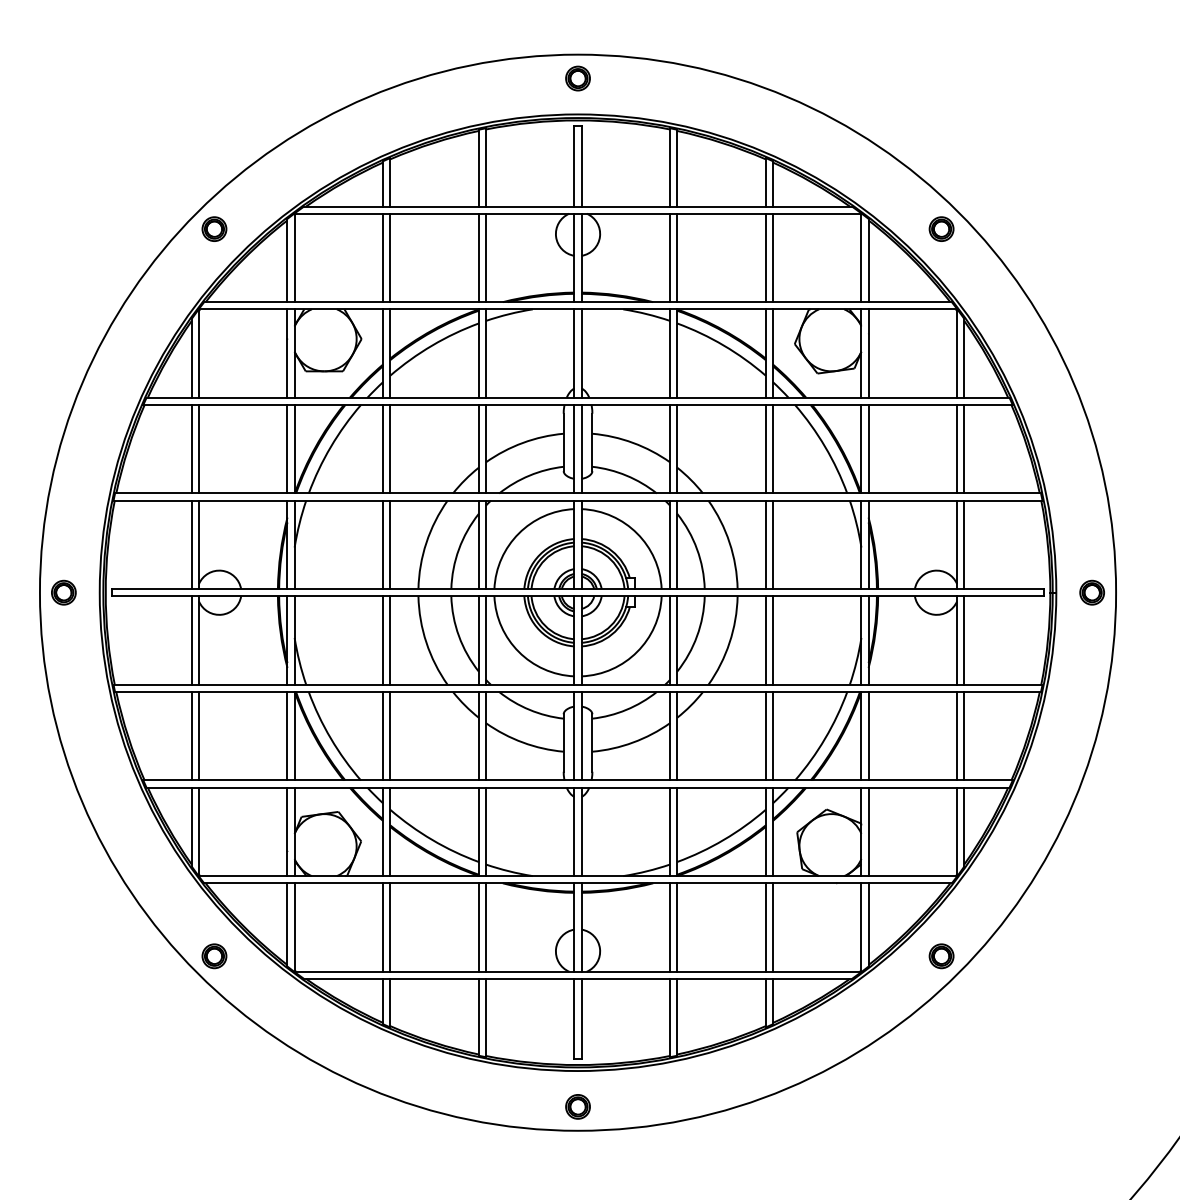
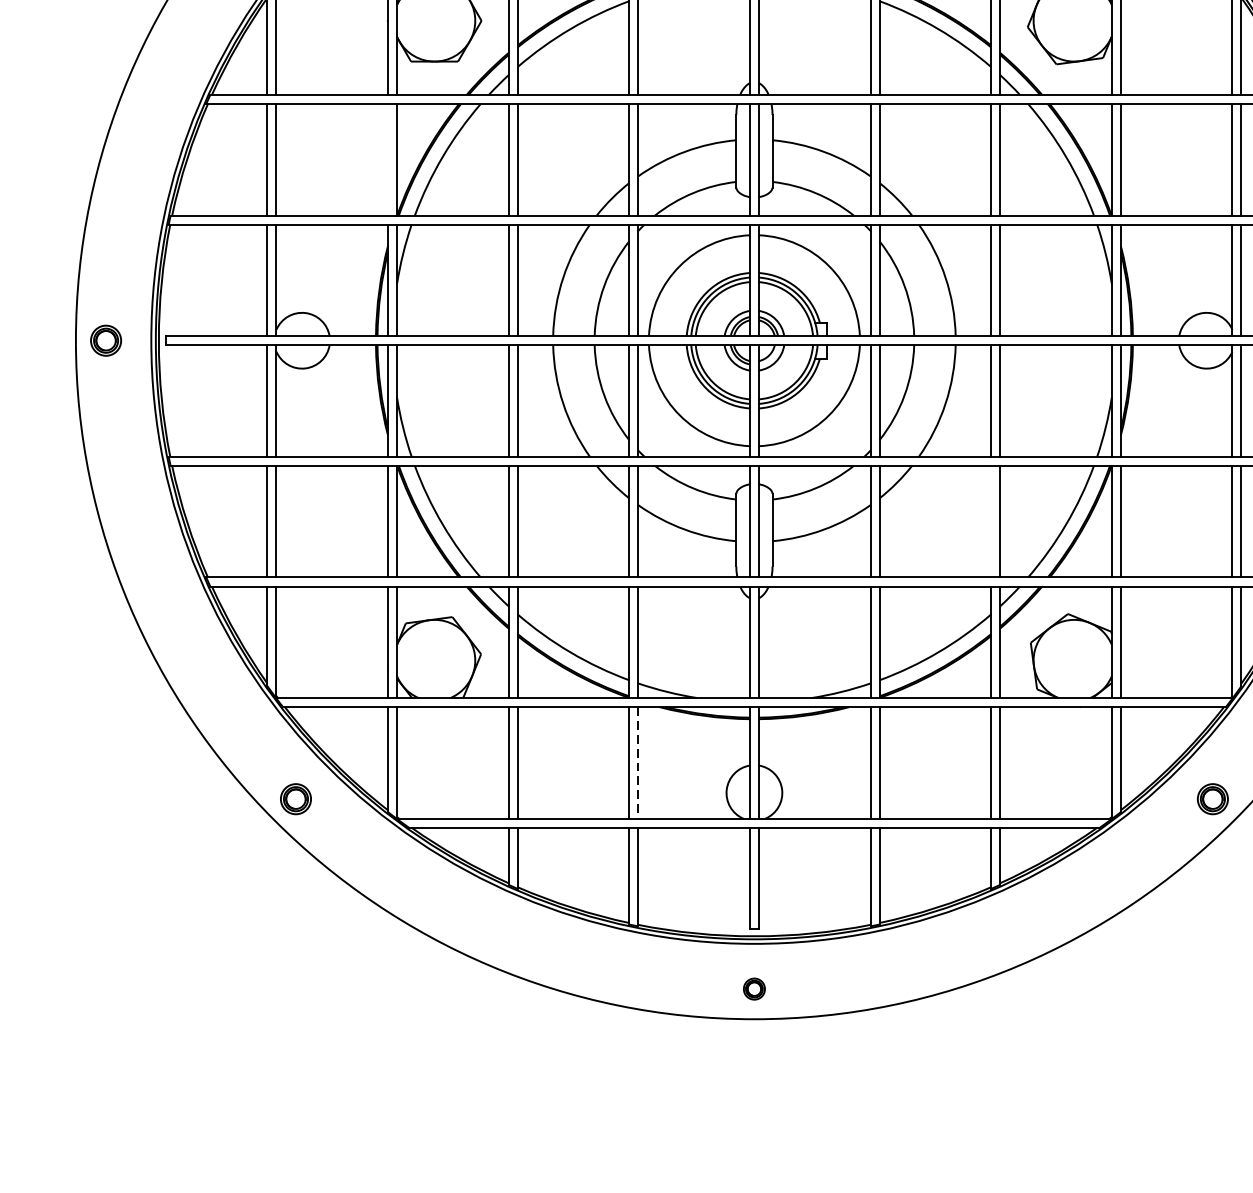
line: (287, 449) -> (388, 160), removed
line: (765, 735) -> (990, 520), removed
line: (485, 928) -> (637, 764), solid -> dashed
part: (577, 1106) -> (753, 988), size x0.7

